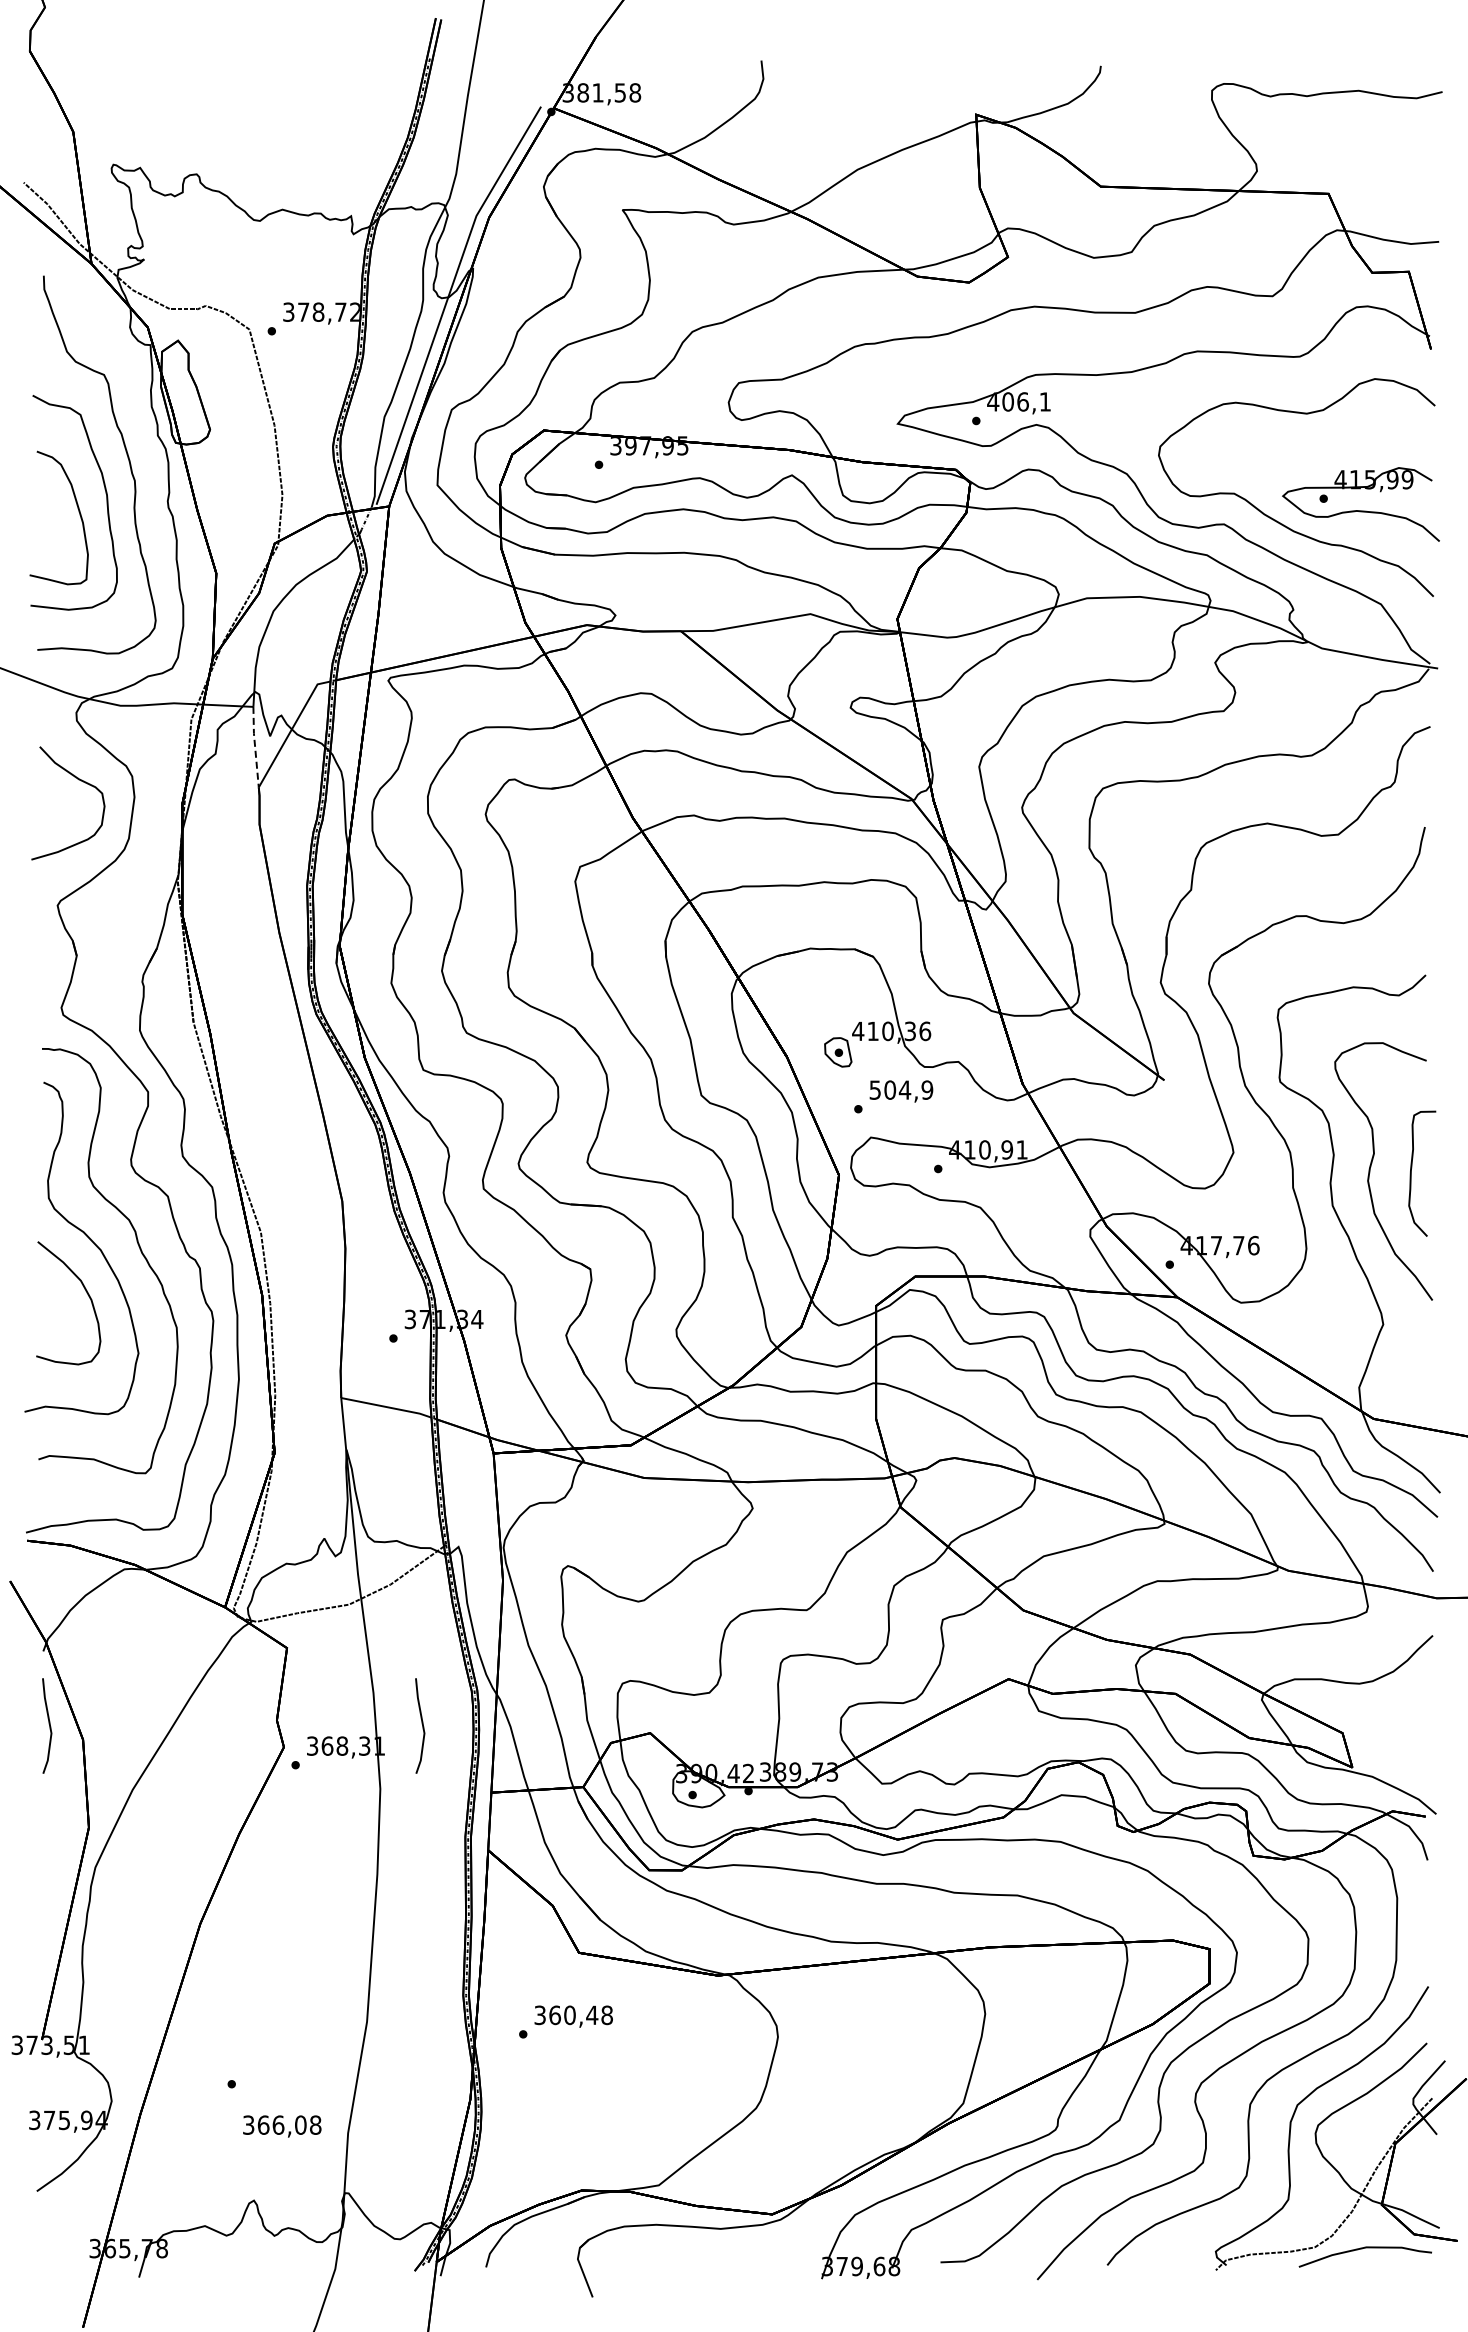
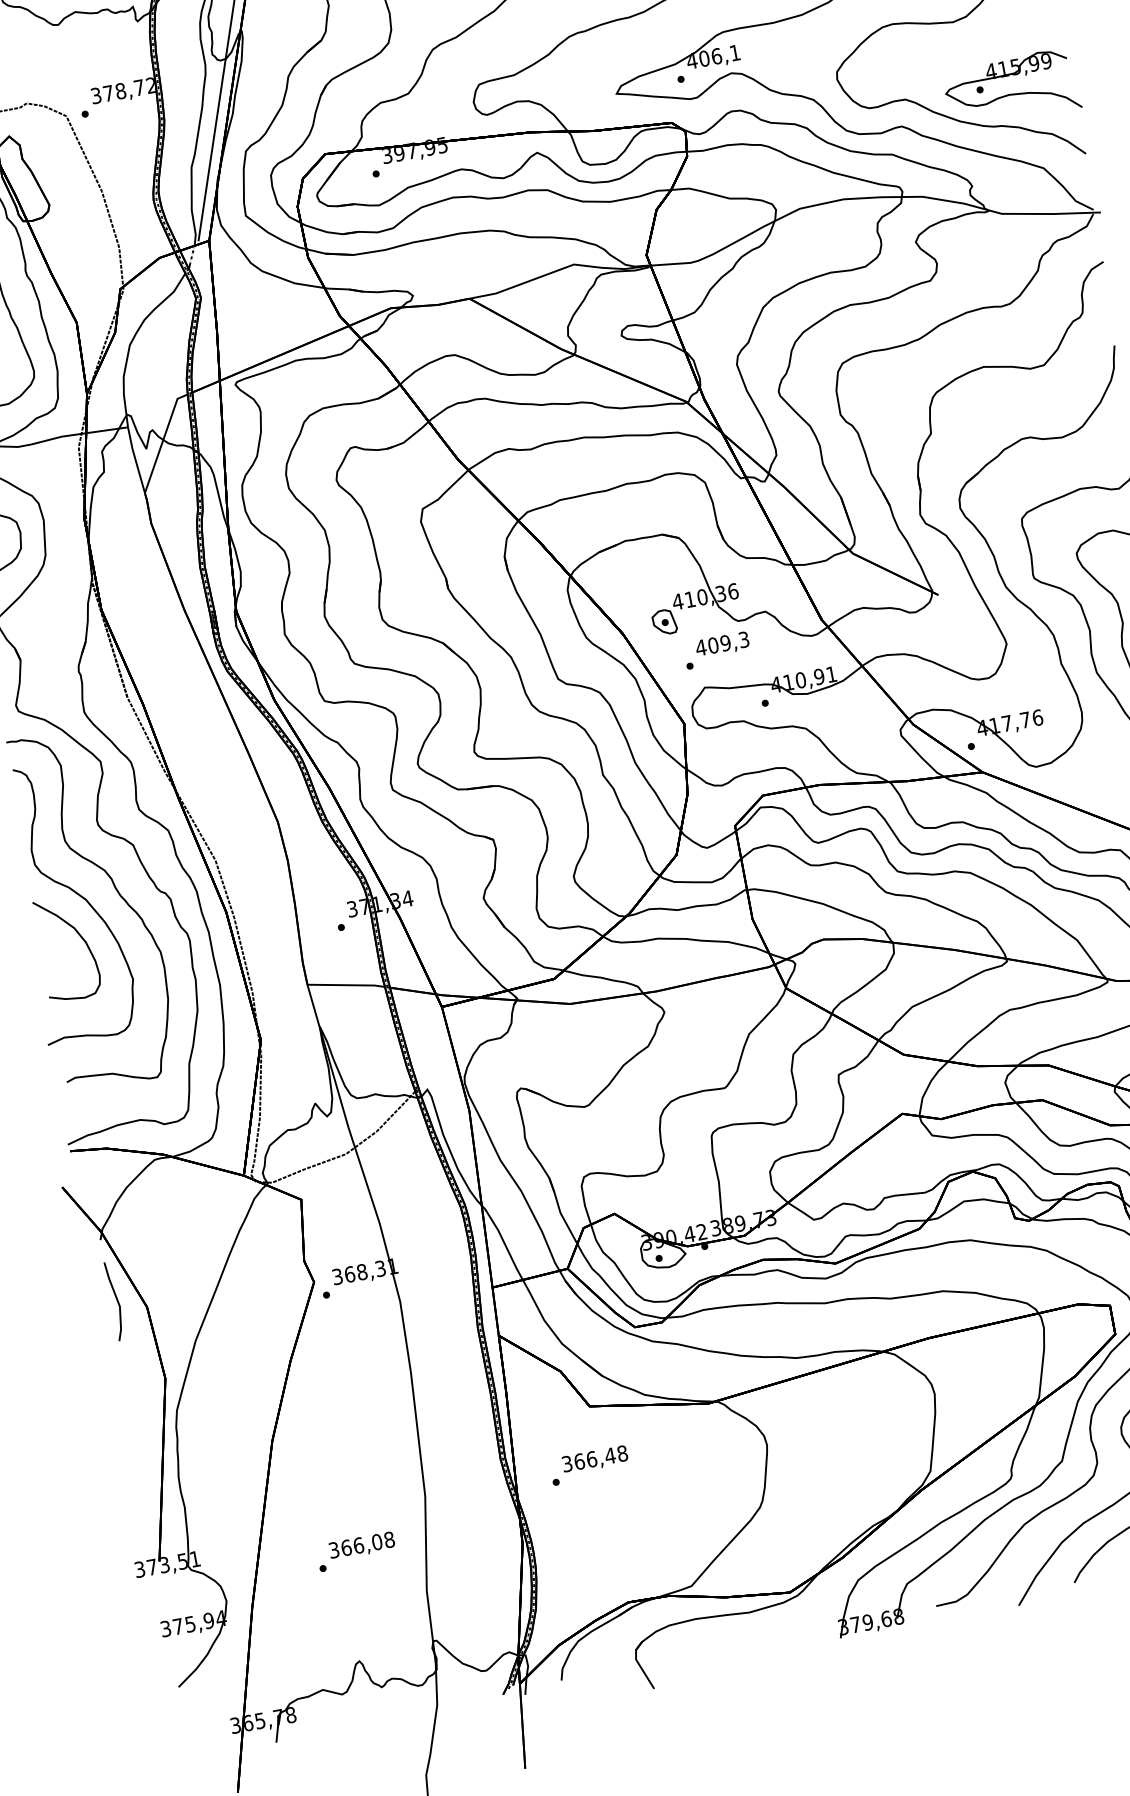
line: (255, 747) -> (136, 460), dashed -> solid
text: (901, 1089) -> (722, 643), 504,9 -> 409,3
line: (421, 1724) -> (424, 1242), removed
text: (569, 2014) -> (591, 1458), 360,48 -> 366,48
text: (282, 2126) -> (362, 1546), moved

